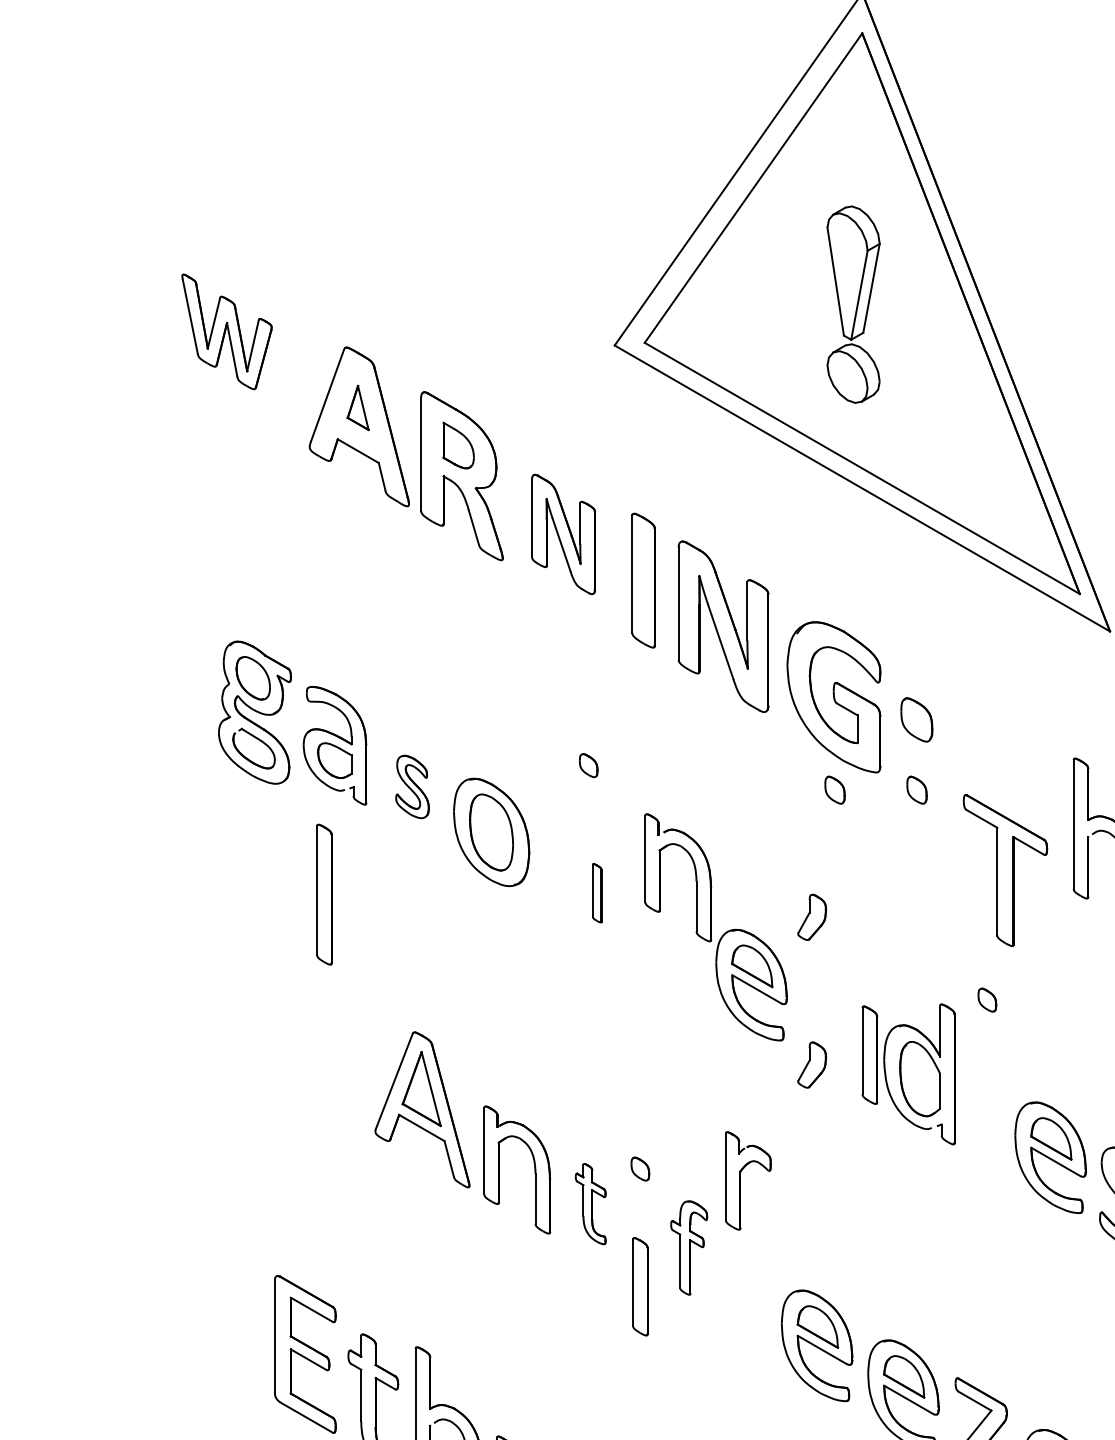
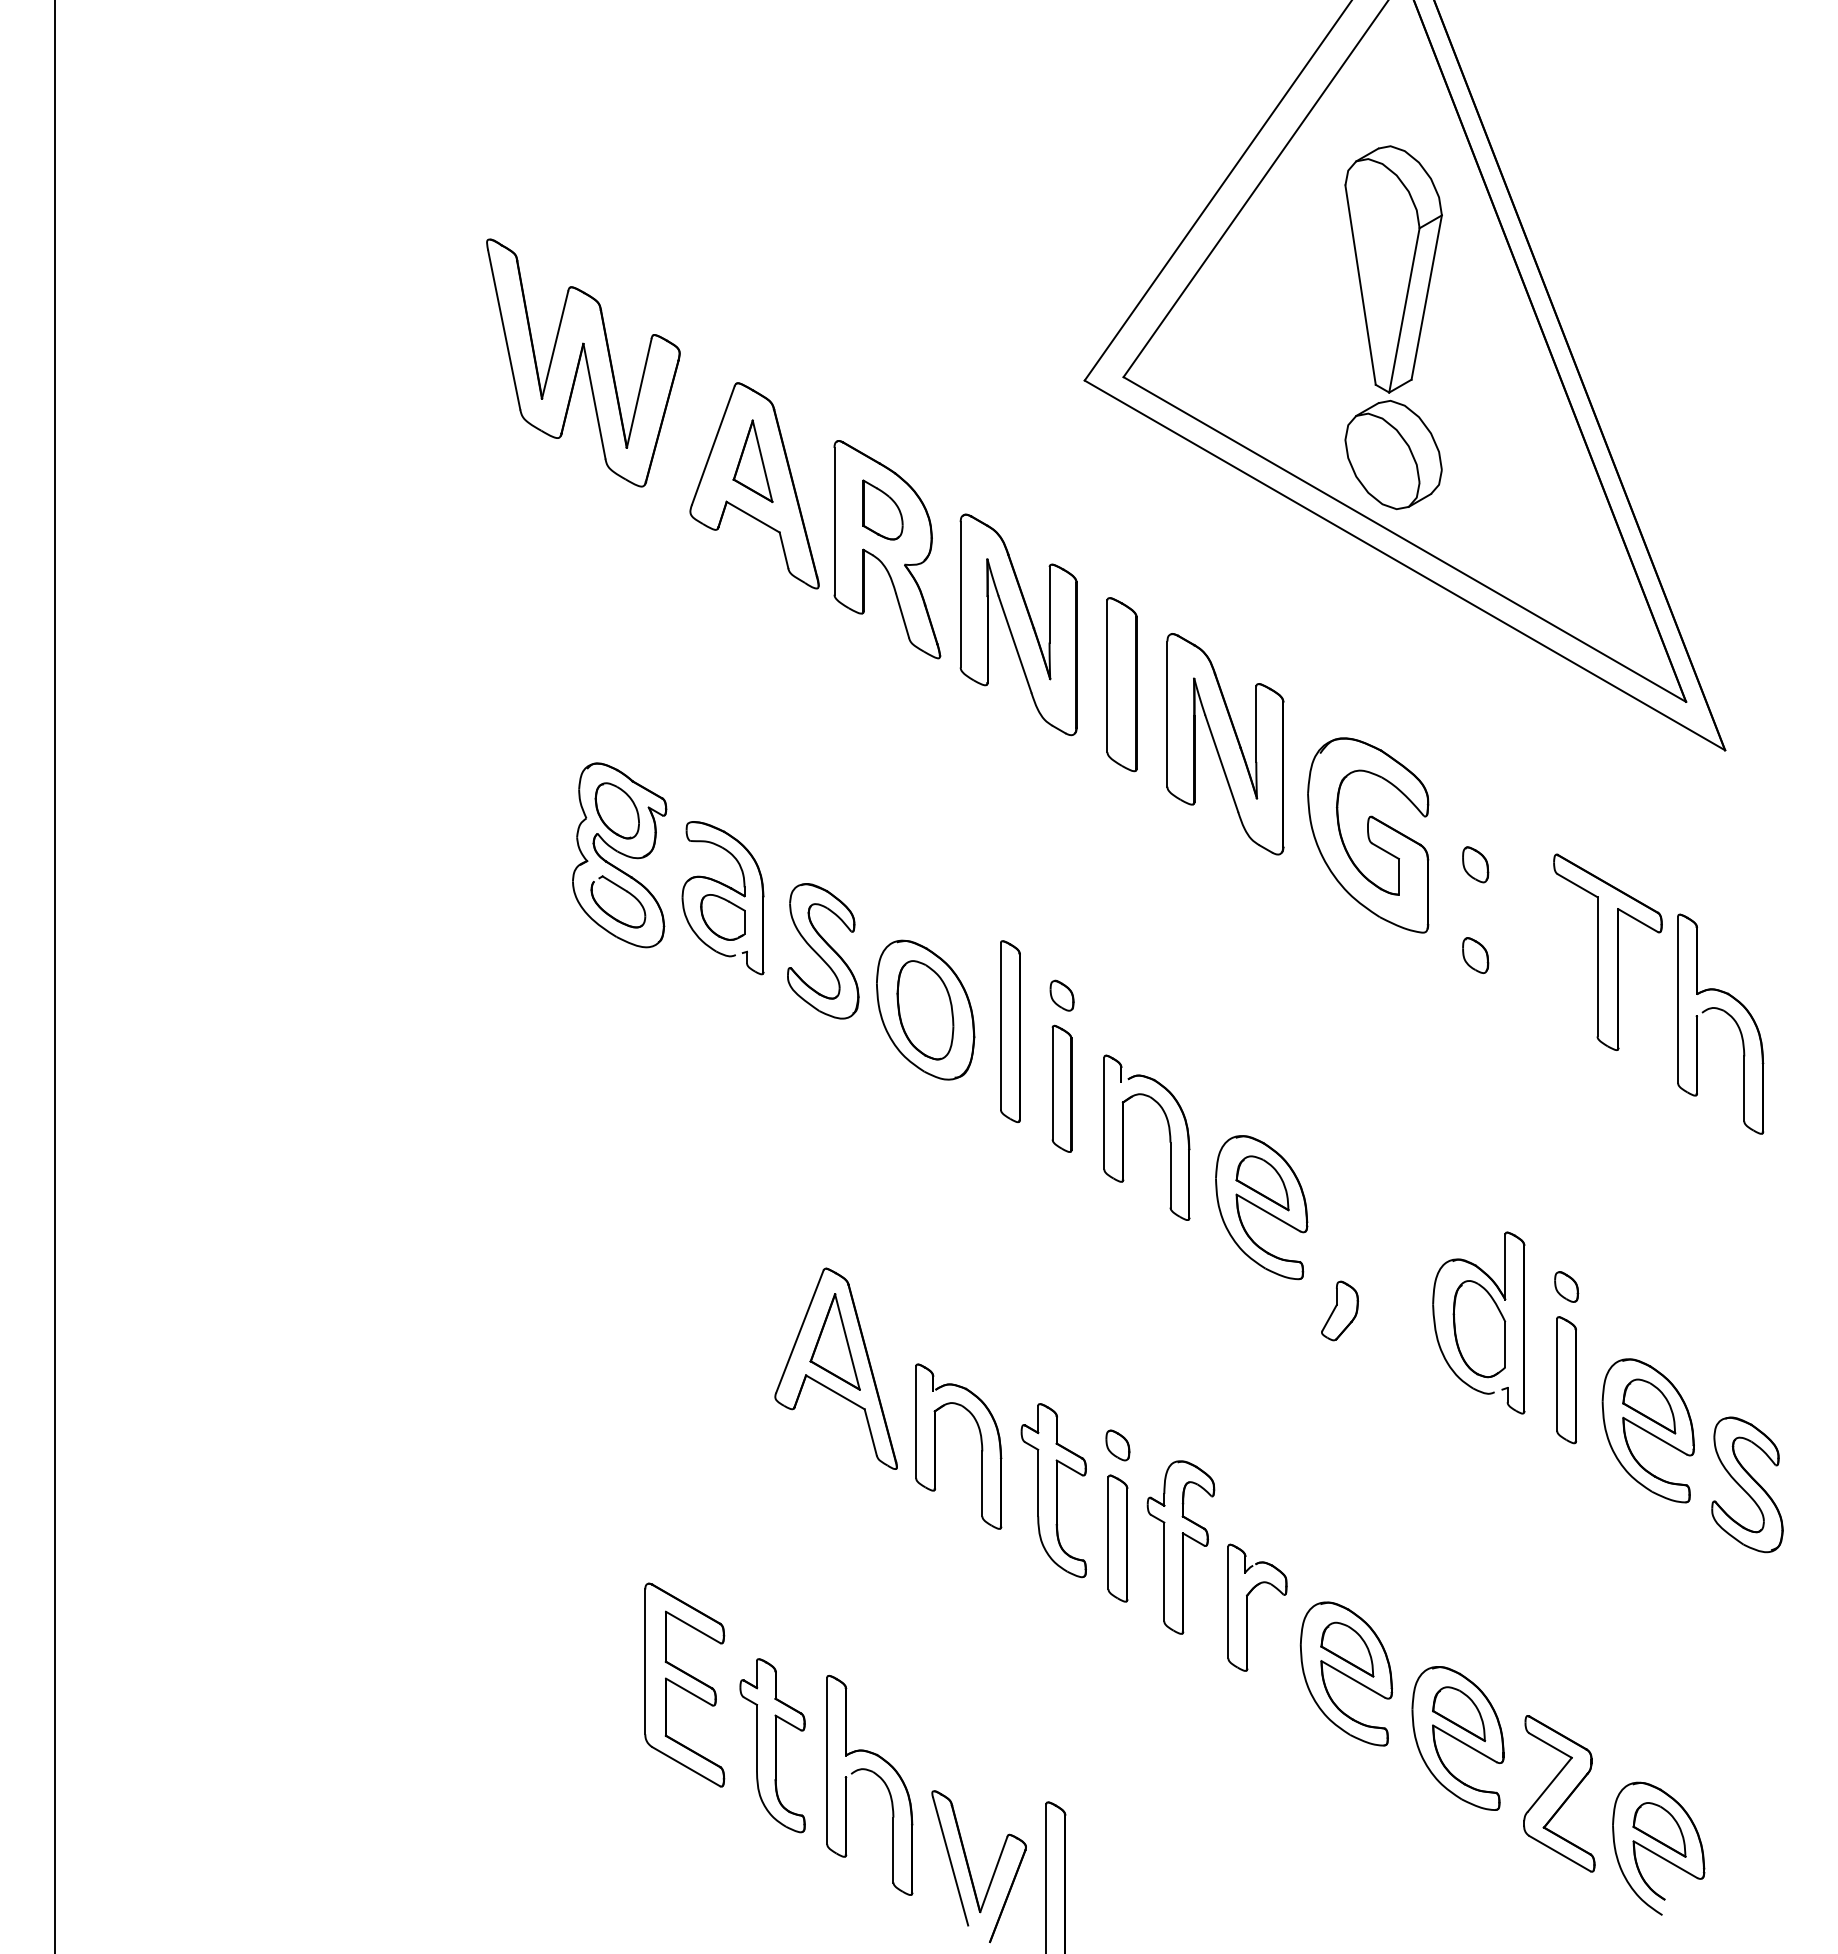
part: (853, 304) -> (1393, 327), size x1.43
part: (227, 331) -> (583, 362), size x1.67
part: (357, 408) -> (752, 461), size x1.43
part: (563, 534) -> (1018, 624), size x1.43
part: (916, 719) -> (1475, 864), size x0.62
part: (588, 765) -> (1061, 995), moved
part: (412, 787) -> (823, 951), size x1.67
part: (834, 790) -> (1369, 955), removed
part: (1005, 869) -> (1607, 951), moved
part: (694, 872) -> (1168, 1131), moved
part: (596, 893) -> (1061, 1088), size x1.67
part: (324, 894) -> (1010, 1031), moved
part: (811, 916) -> (1339, 1119), removed
part: (987, 999) -> (1566, 1286), moved
part: (869, 1055) -> (1566, 1380), moved
part: (740, 1180) -> (1247, 1607), moved
part: (590, 1203) -> (1053, 1490), size x1.67
part: (688, 1248) -> (1180, 1547), size x1.43
part: (640, 1286) -> (1117, 1538), moved

